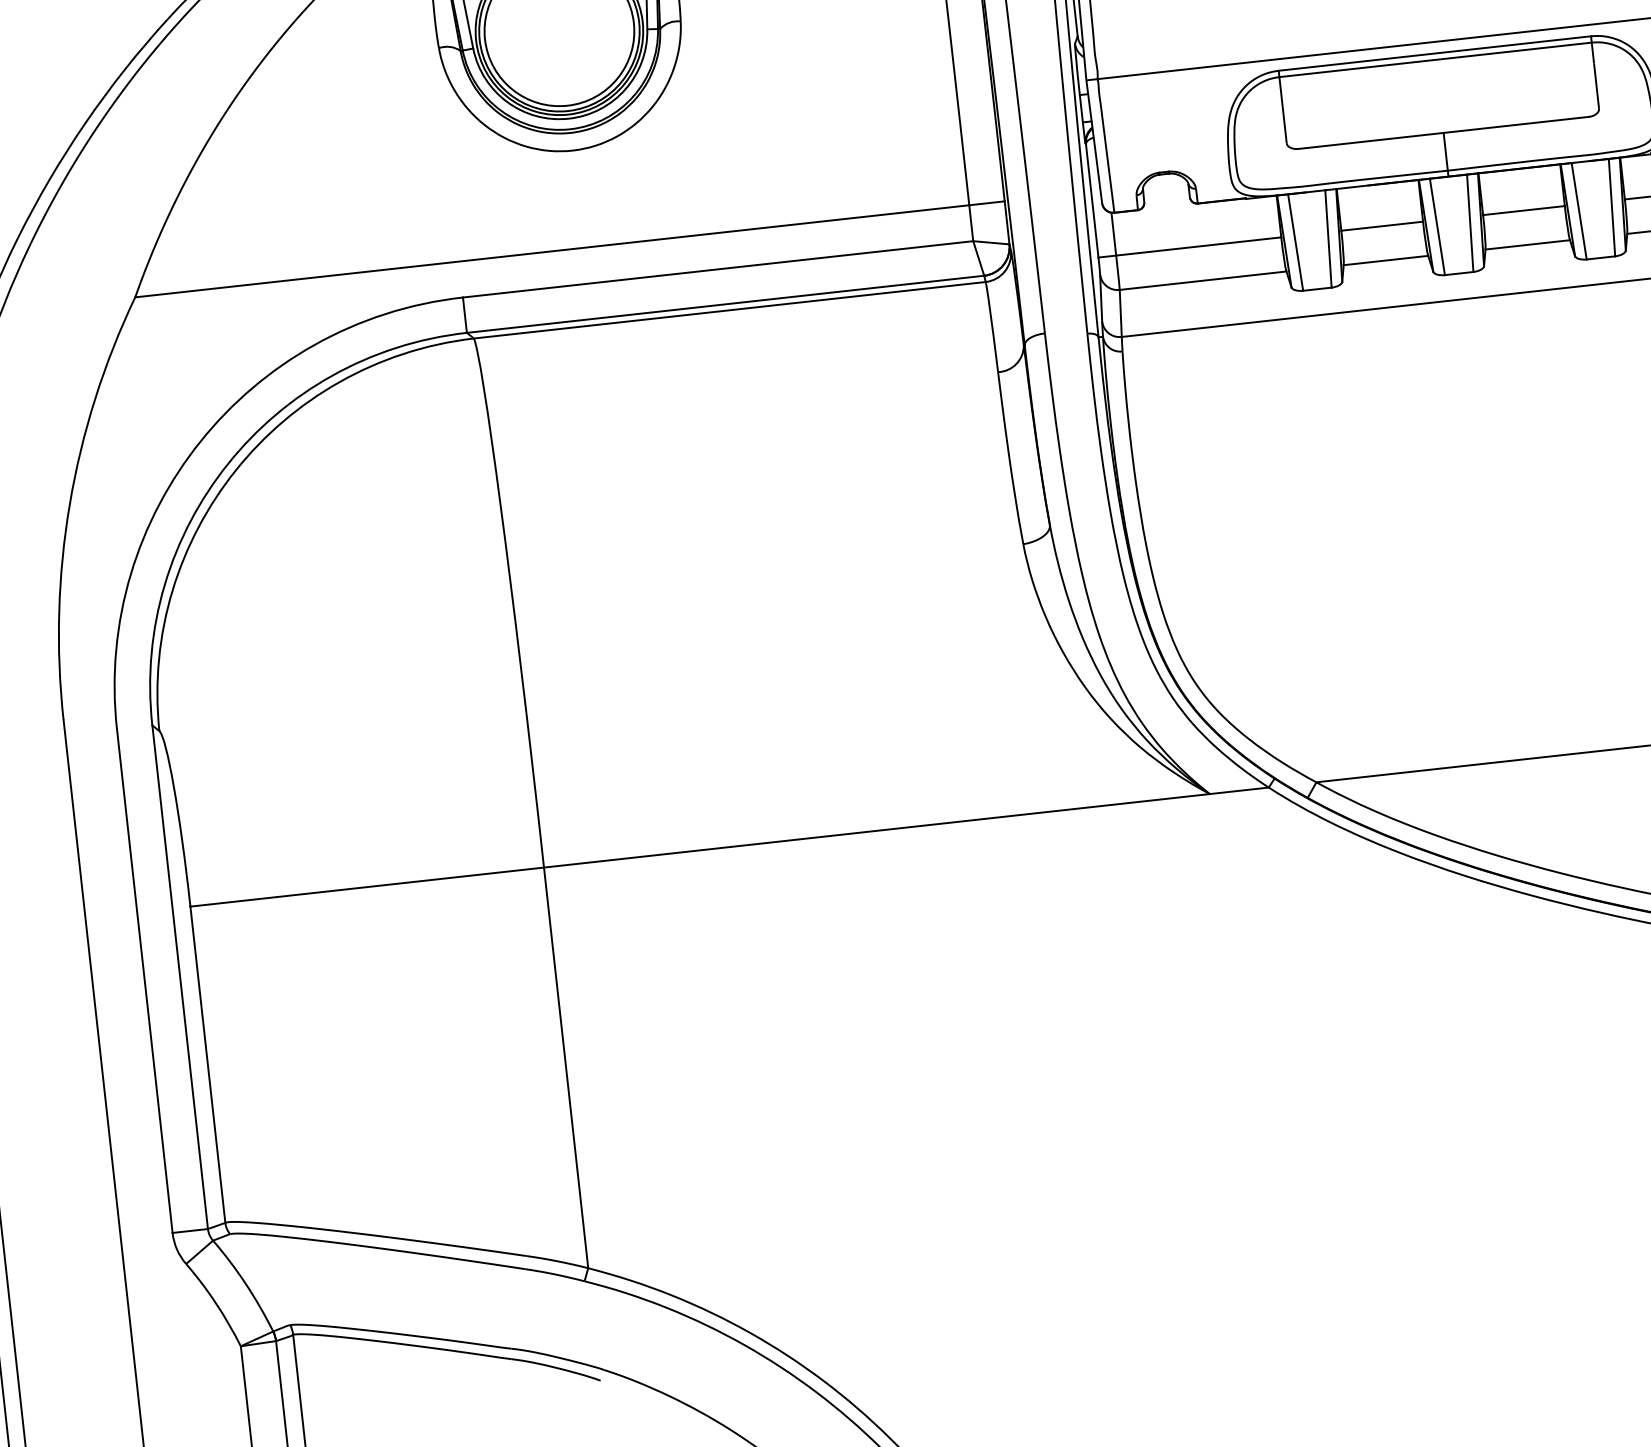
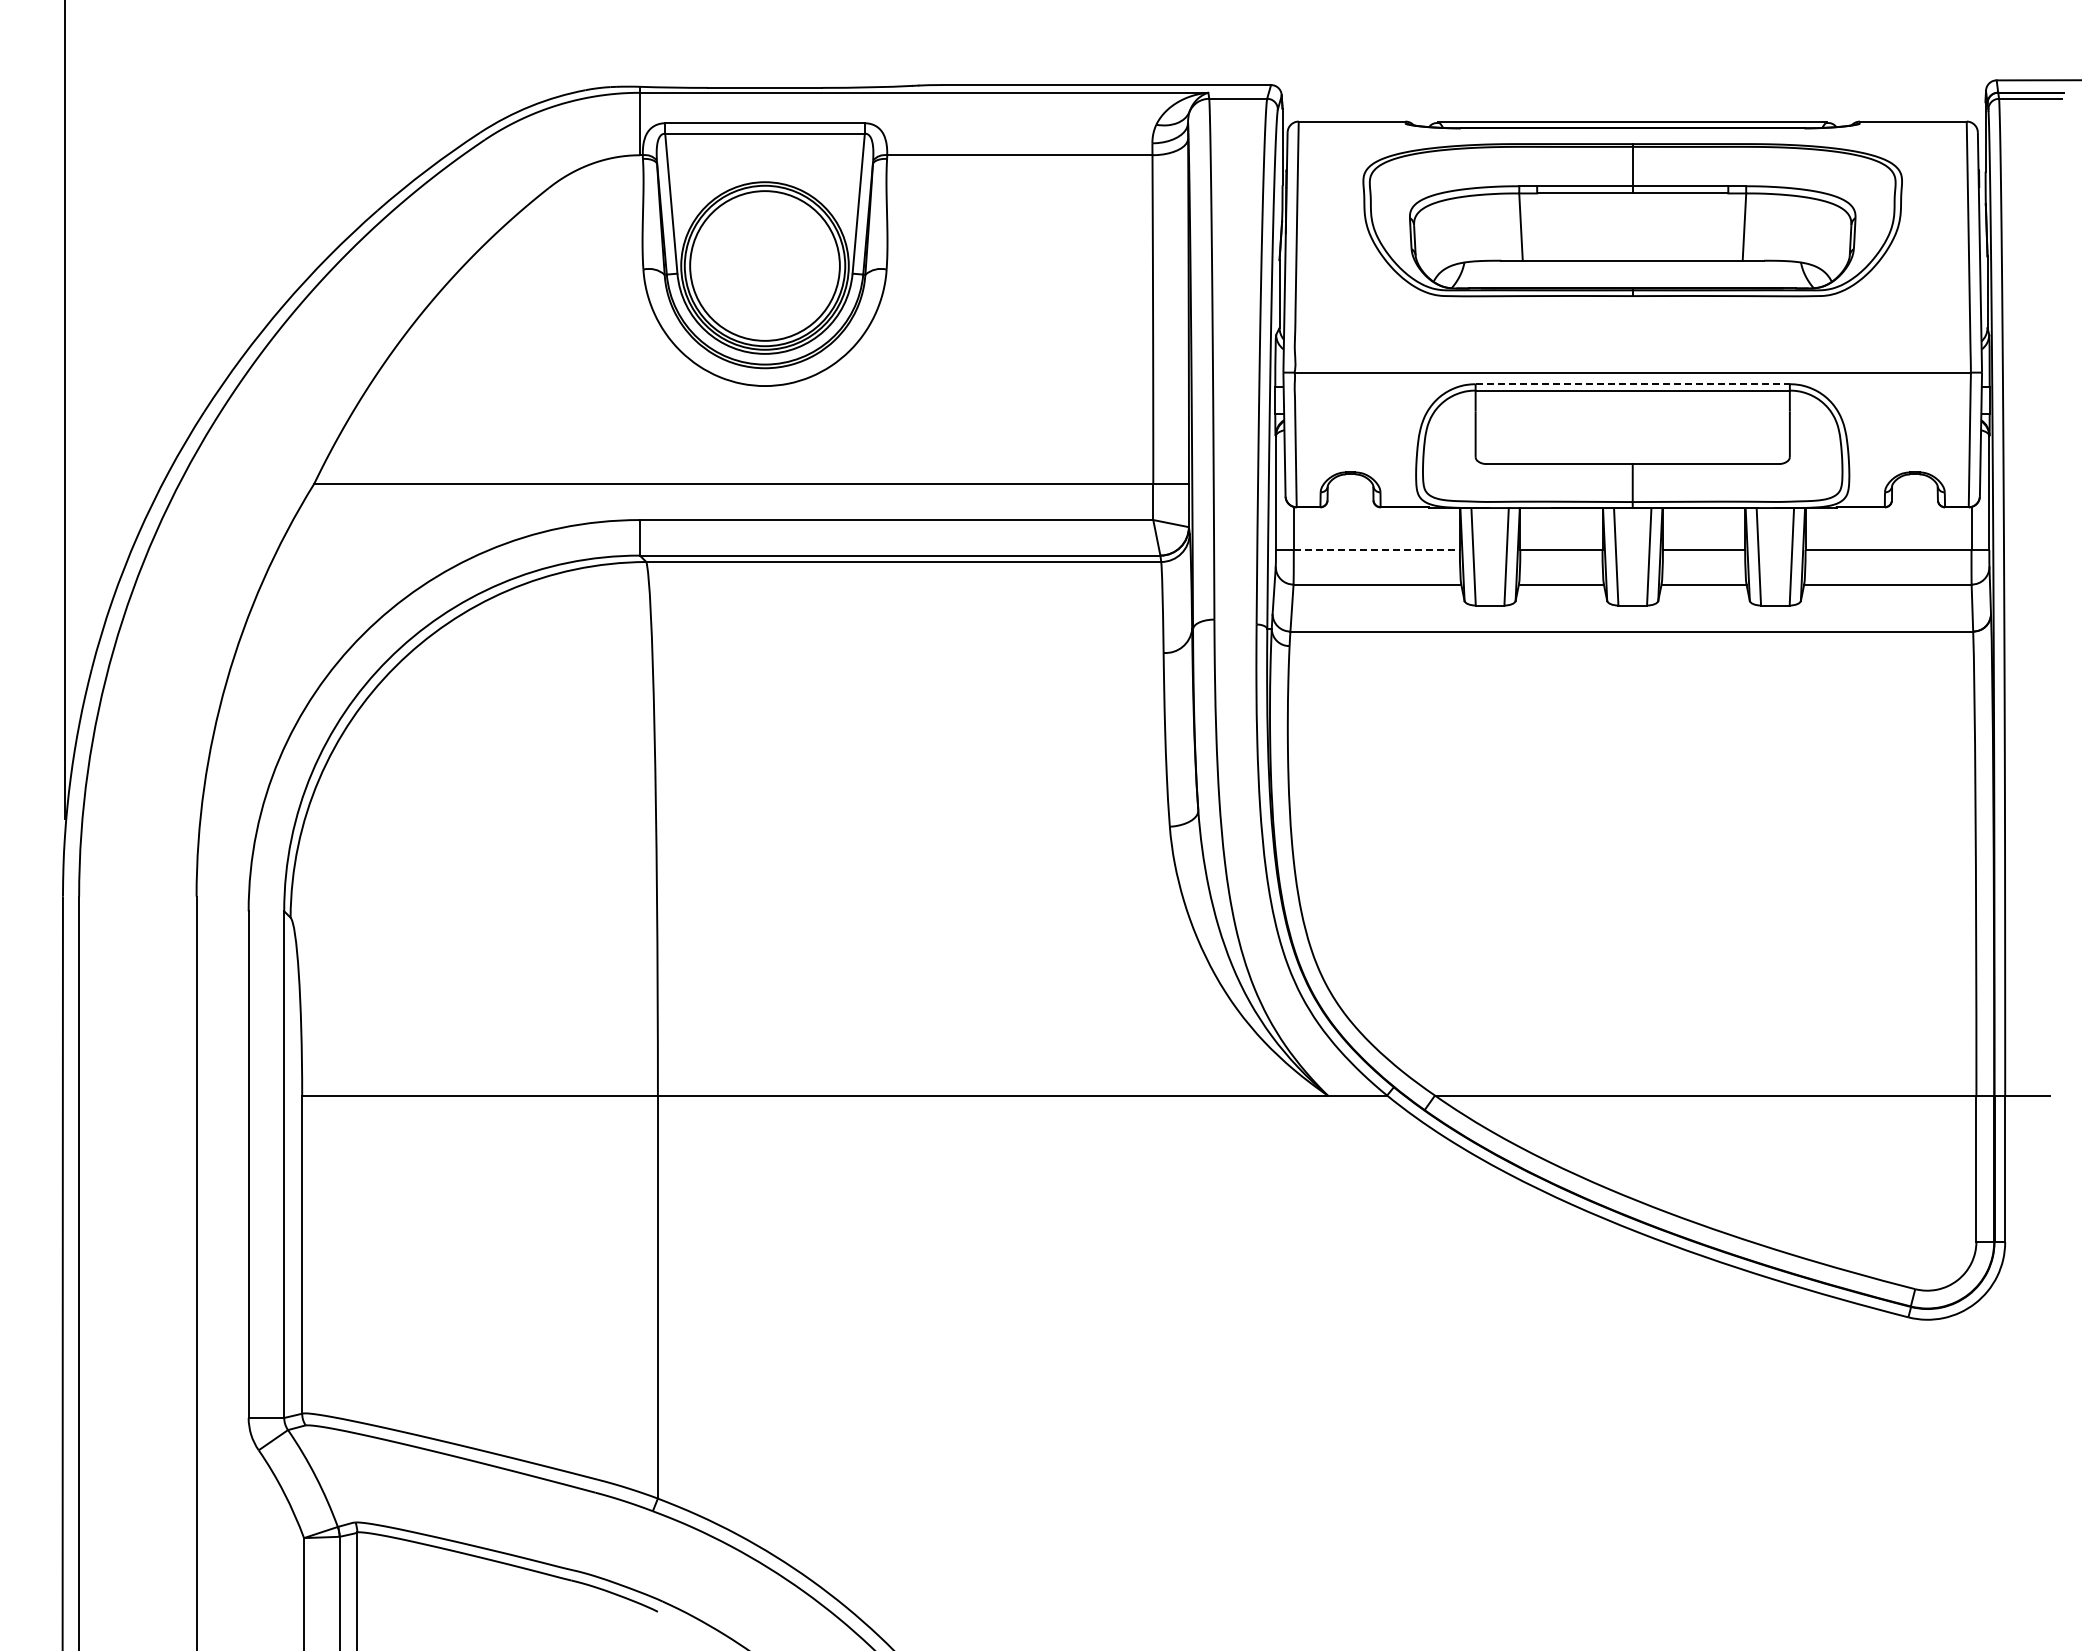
line: (1435, 53) -> (1633, 384), solid -> dashed
line: (1199, 246) -> (1377, 550), solid -> dashed

